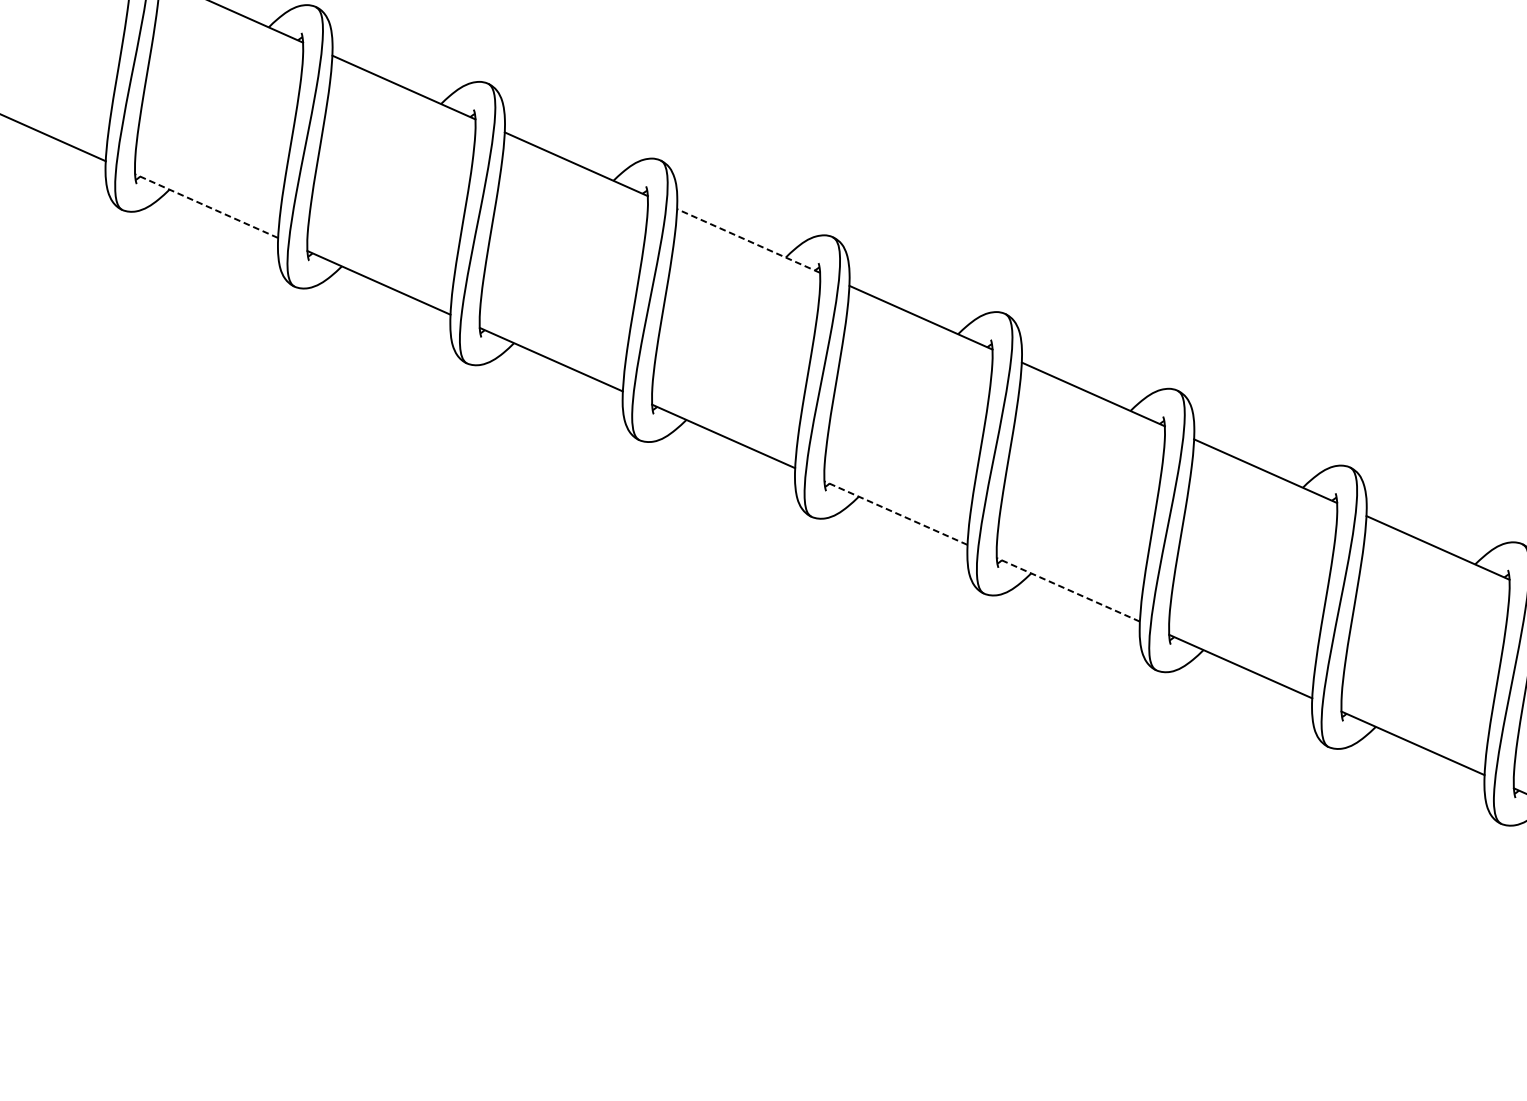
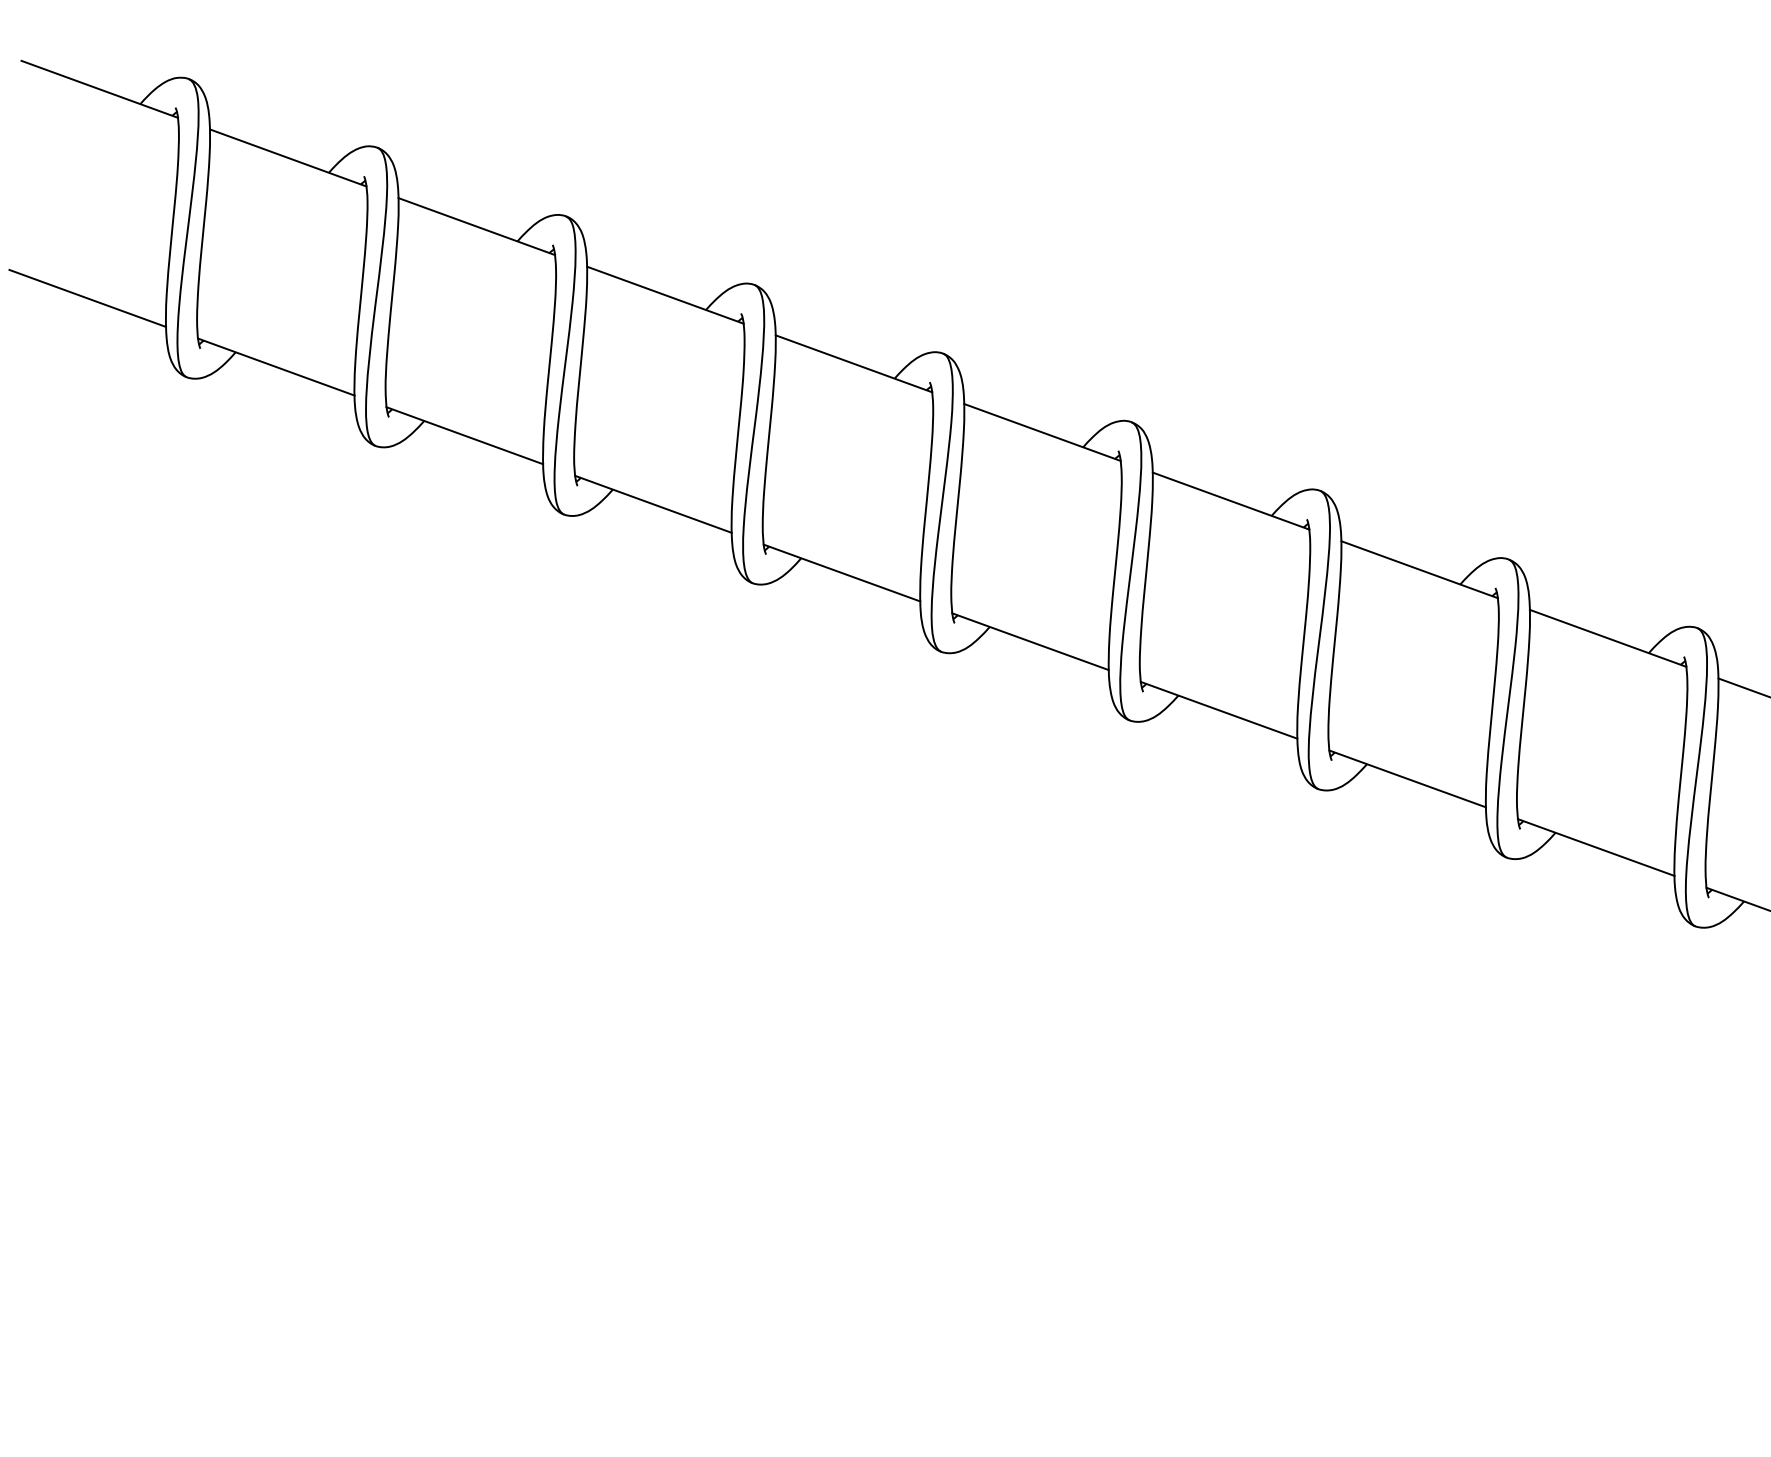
line: (206, 205) -> (464, 435), dashed -> solid
line: (748, 241) -> (1042, 432), dashed -> solid
line: (895, 513) -> (1218, 710), dashed -> solid
line: (1068, 589) -> (1407, 778), dashed -> solid

